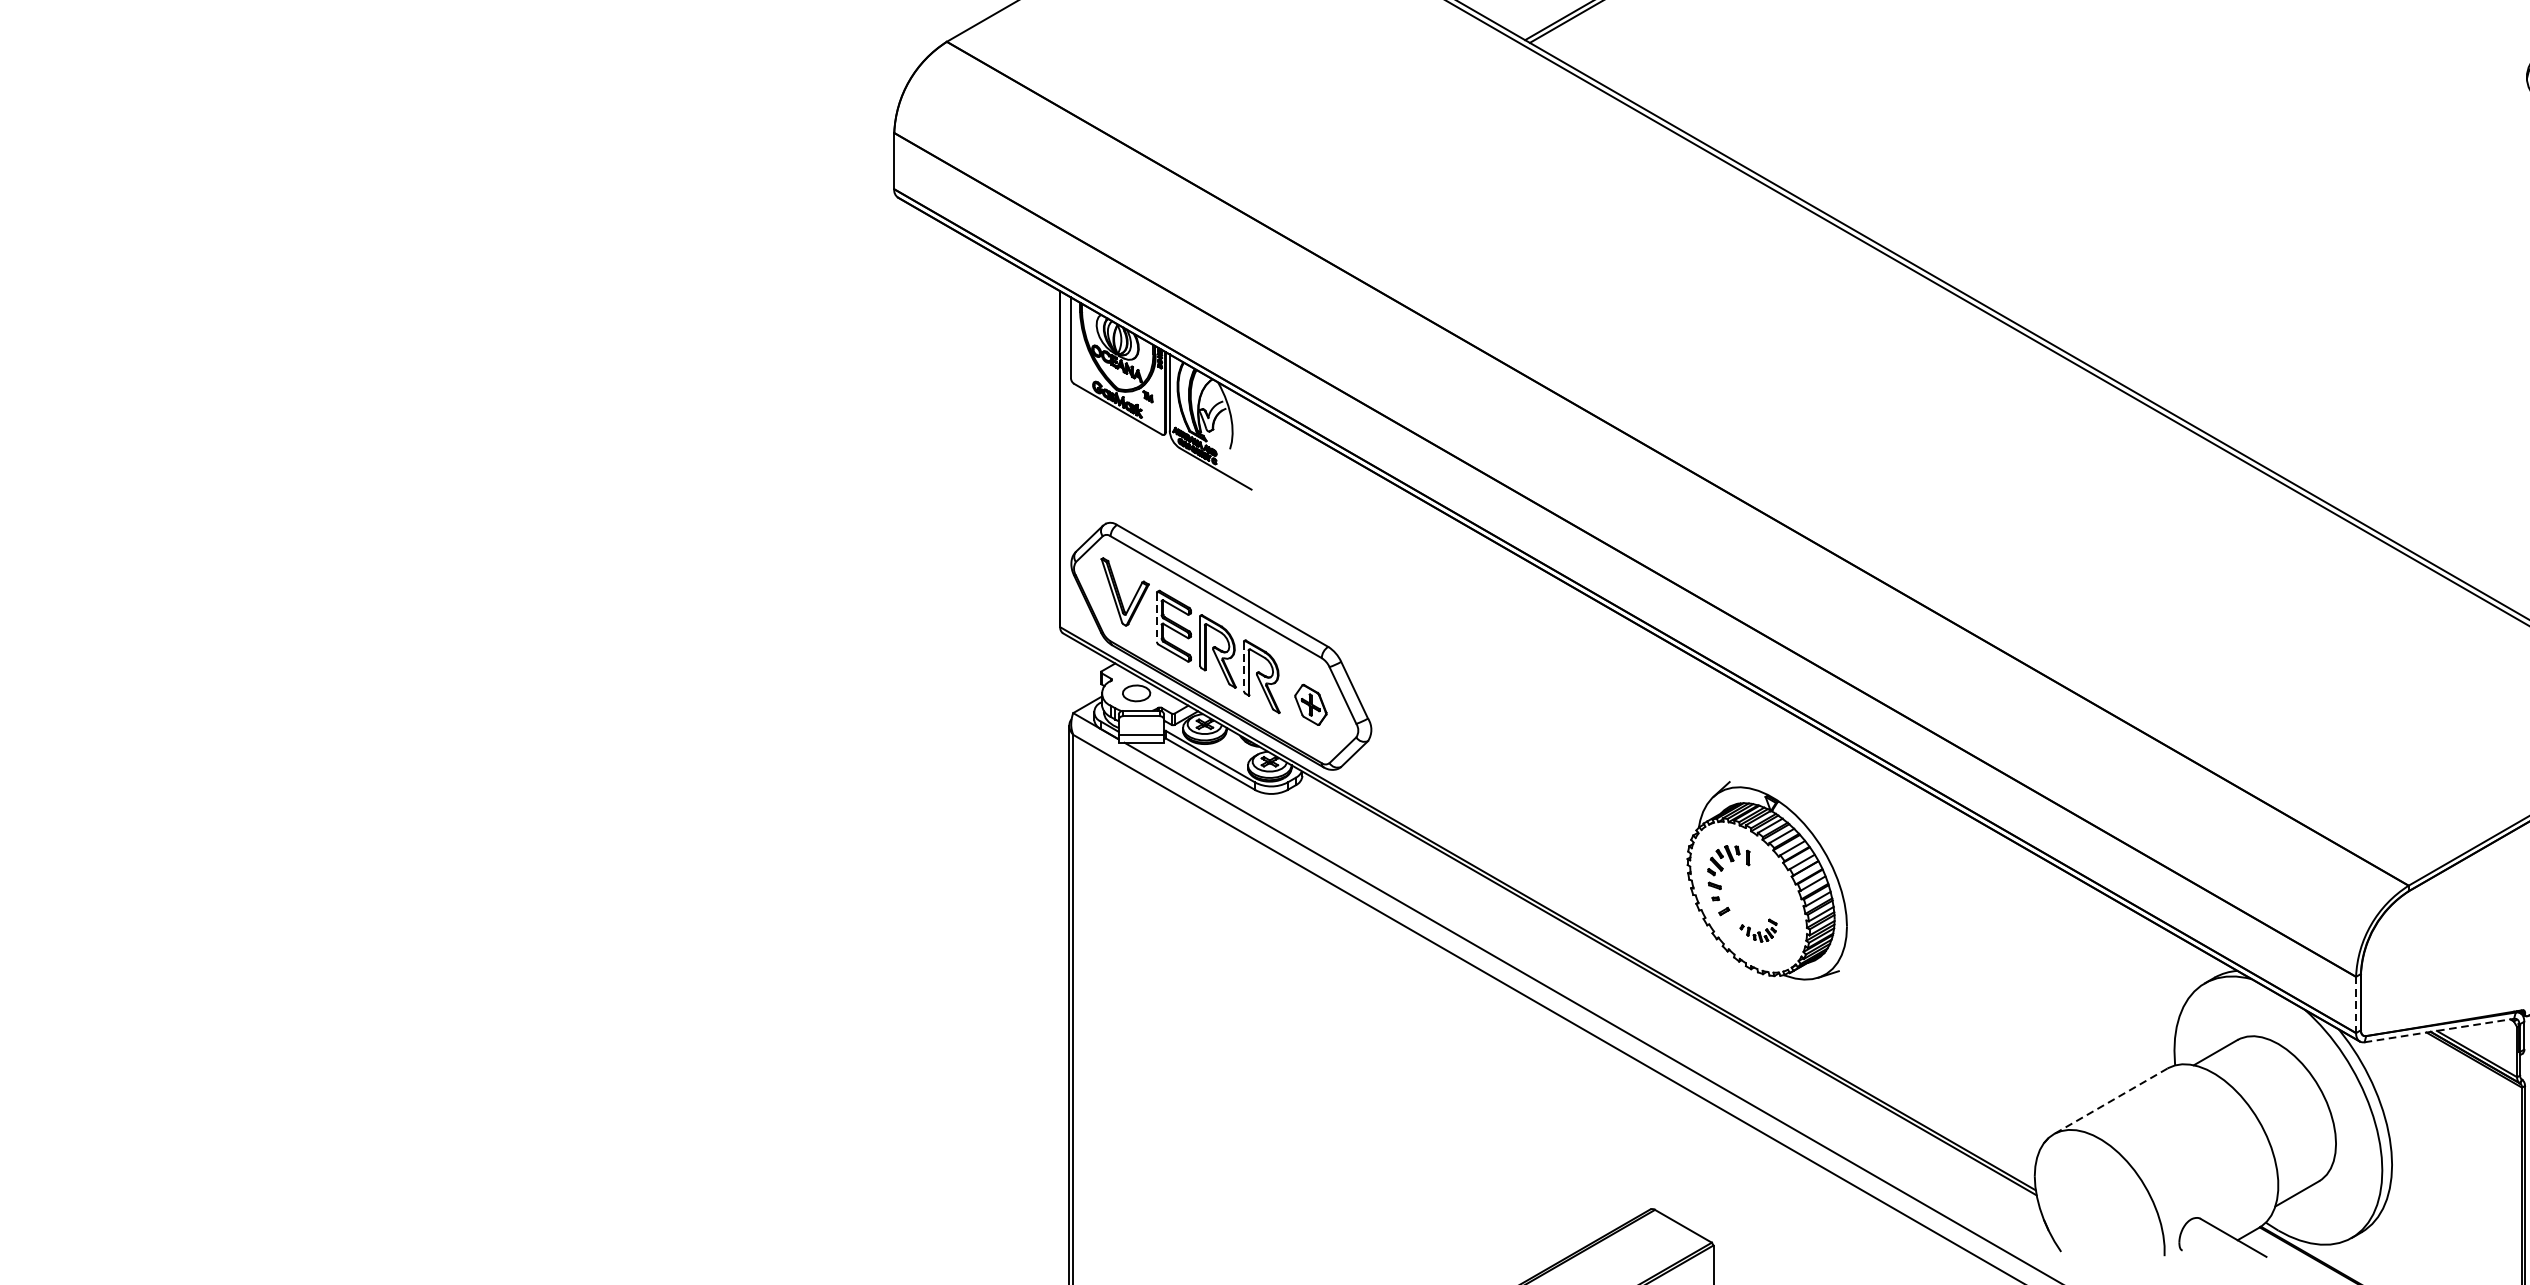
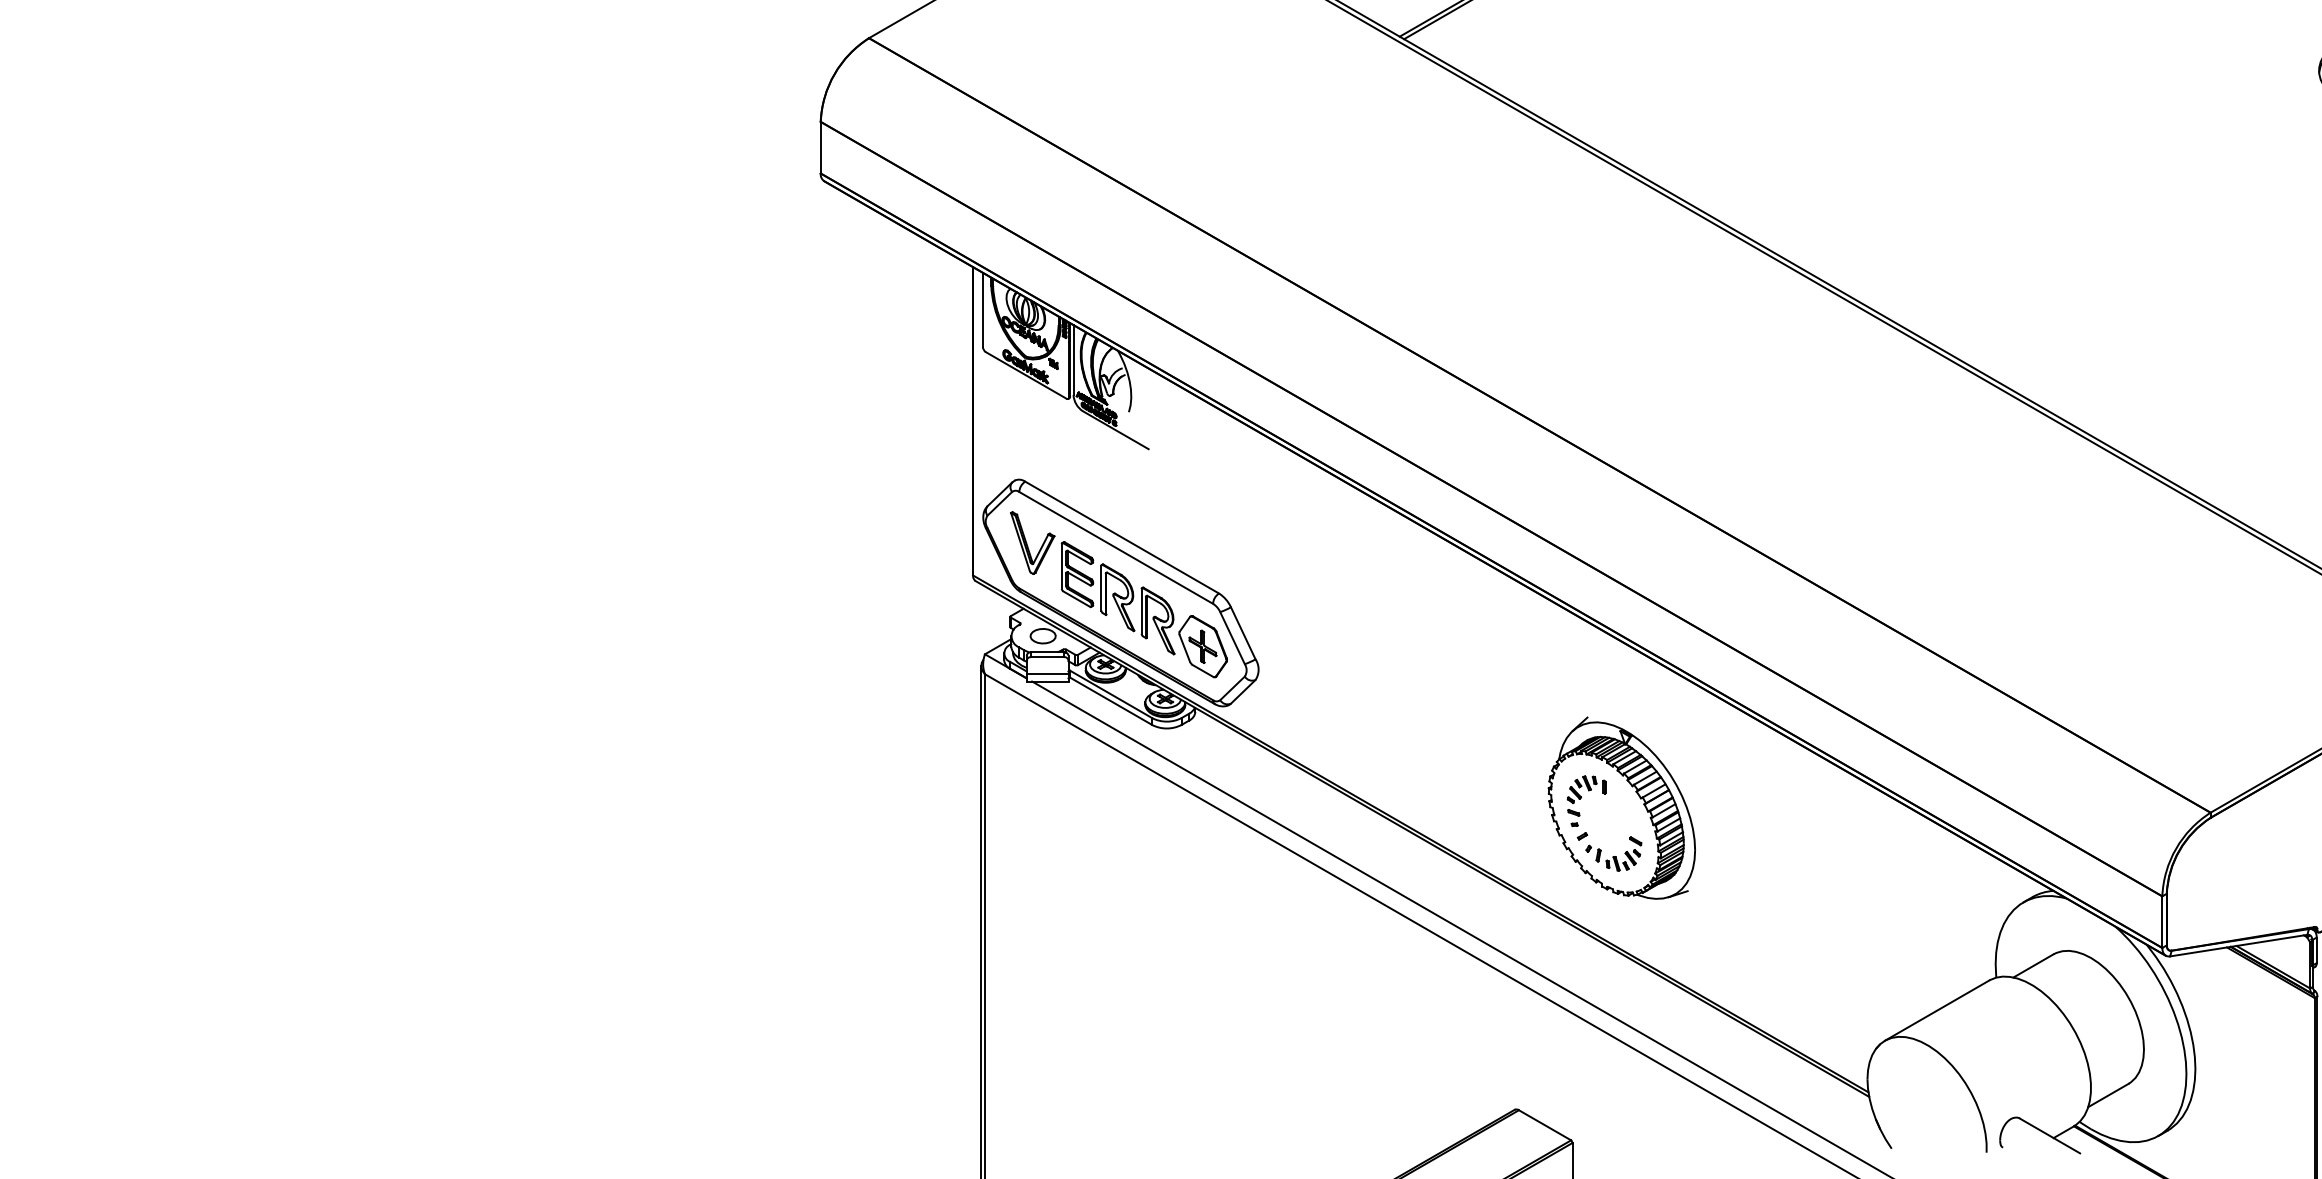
line: (1156, 617) -> (1061, 566), dashed -> solid
line: (1243, 666) -> (1141, 611), dashed -> solid
part: (1310, 704) -> (1202, 646), size x1.67
part: (1758, 930) -> (1613, 853), size x1.67
line: (2356, 1005) -> (2162, 922), dashed -> solid
line: (2440, 1030) -> (2239, 945), dashed -> solid
line: (2109, 1101) -> (1936, 1010), dashed -> solid

